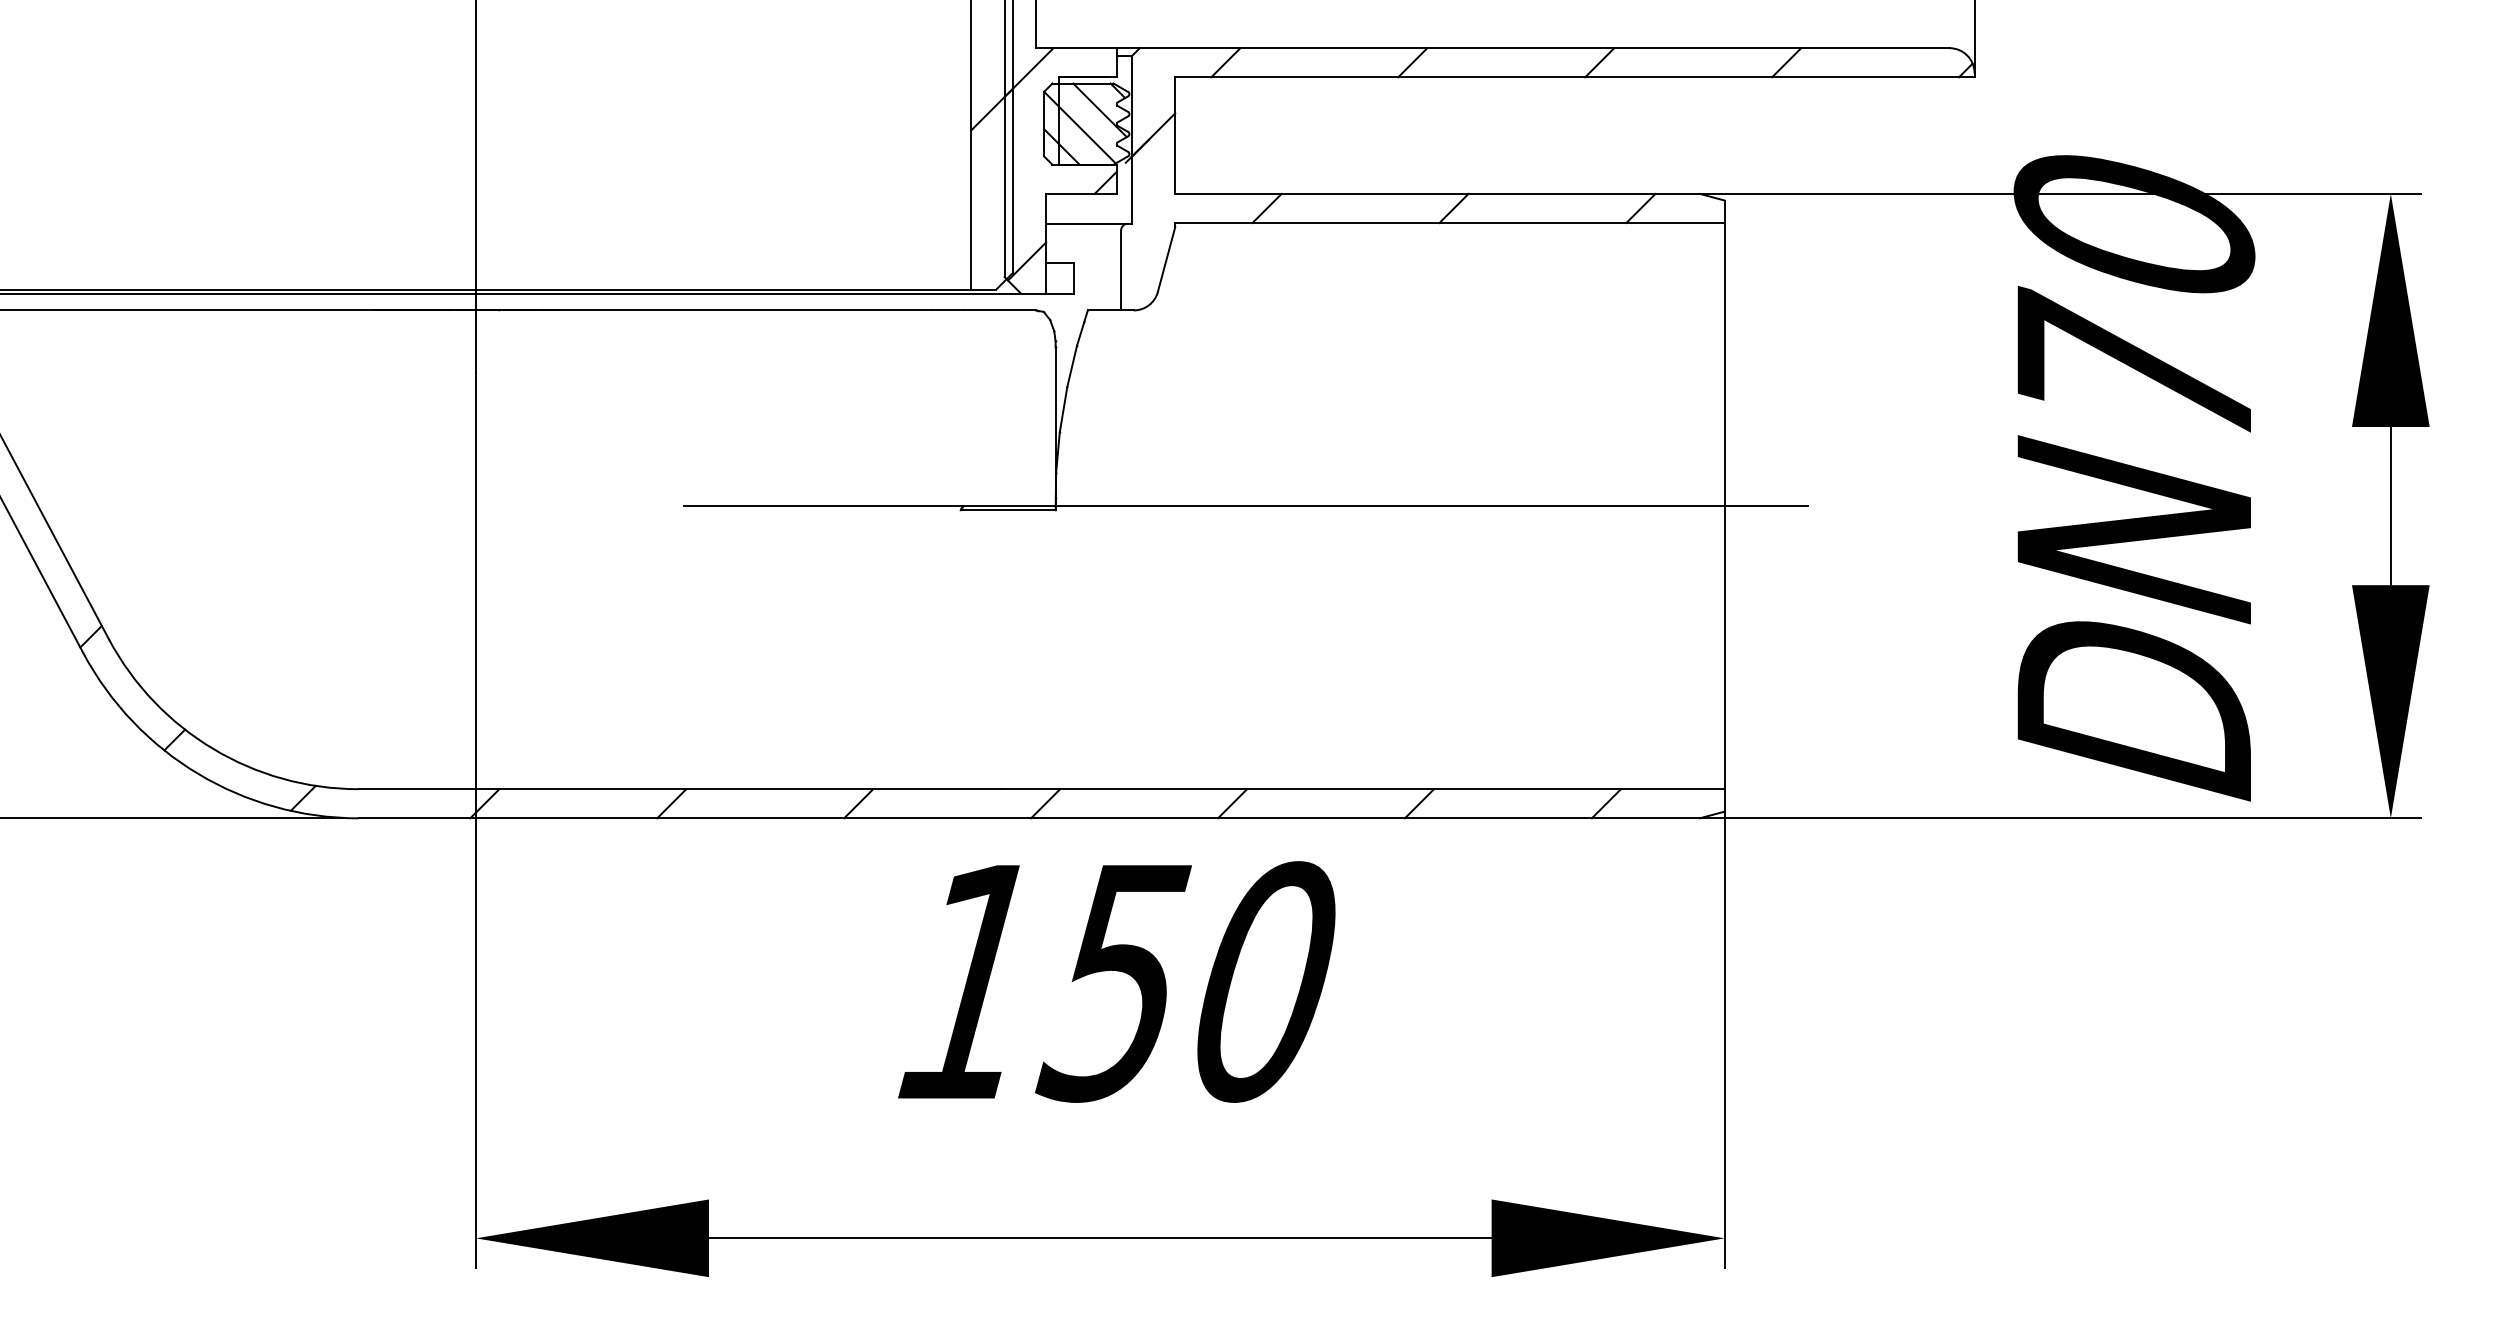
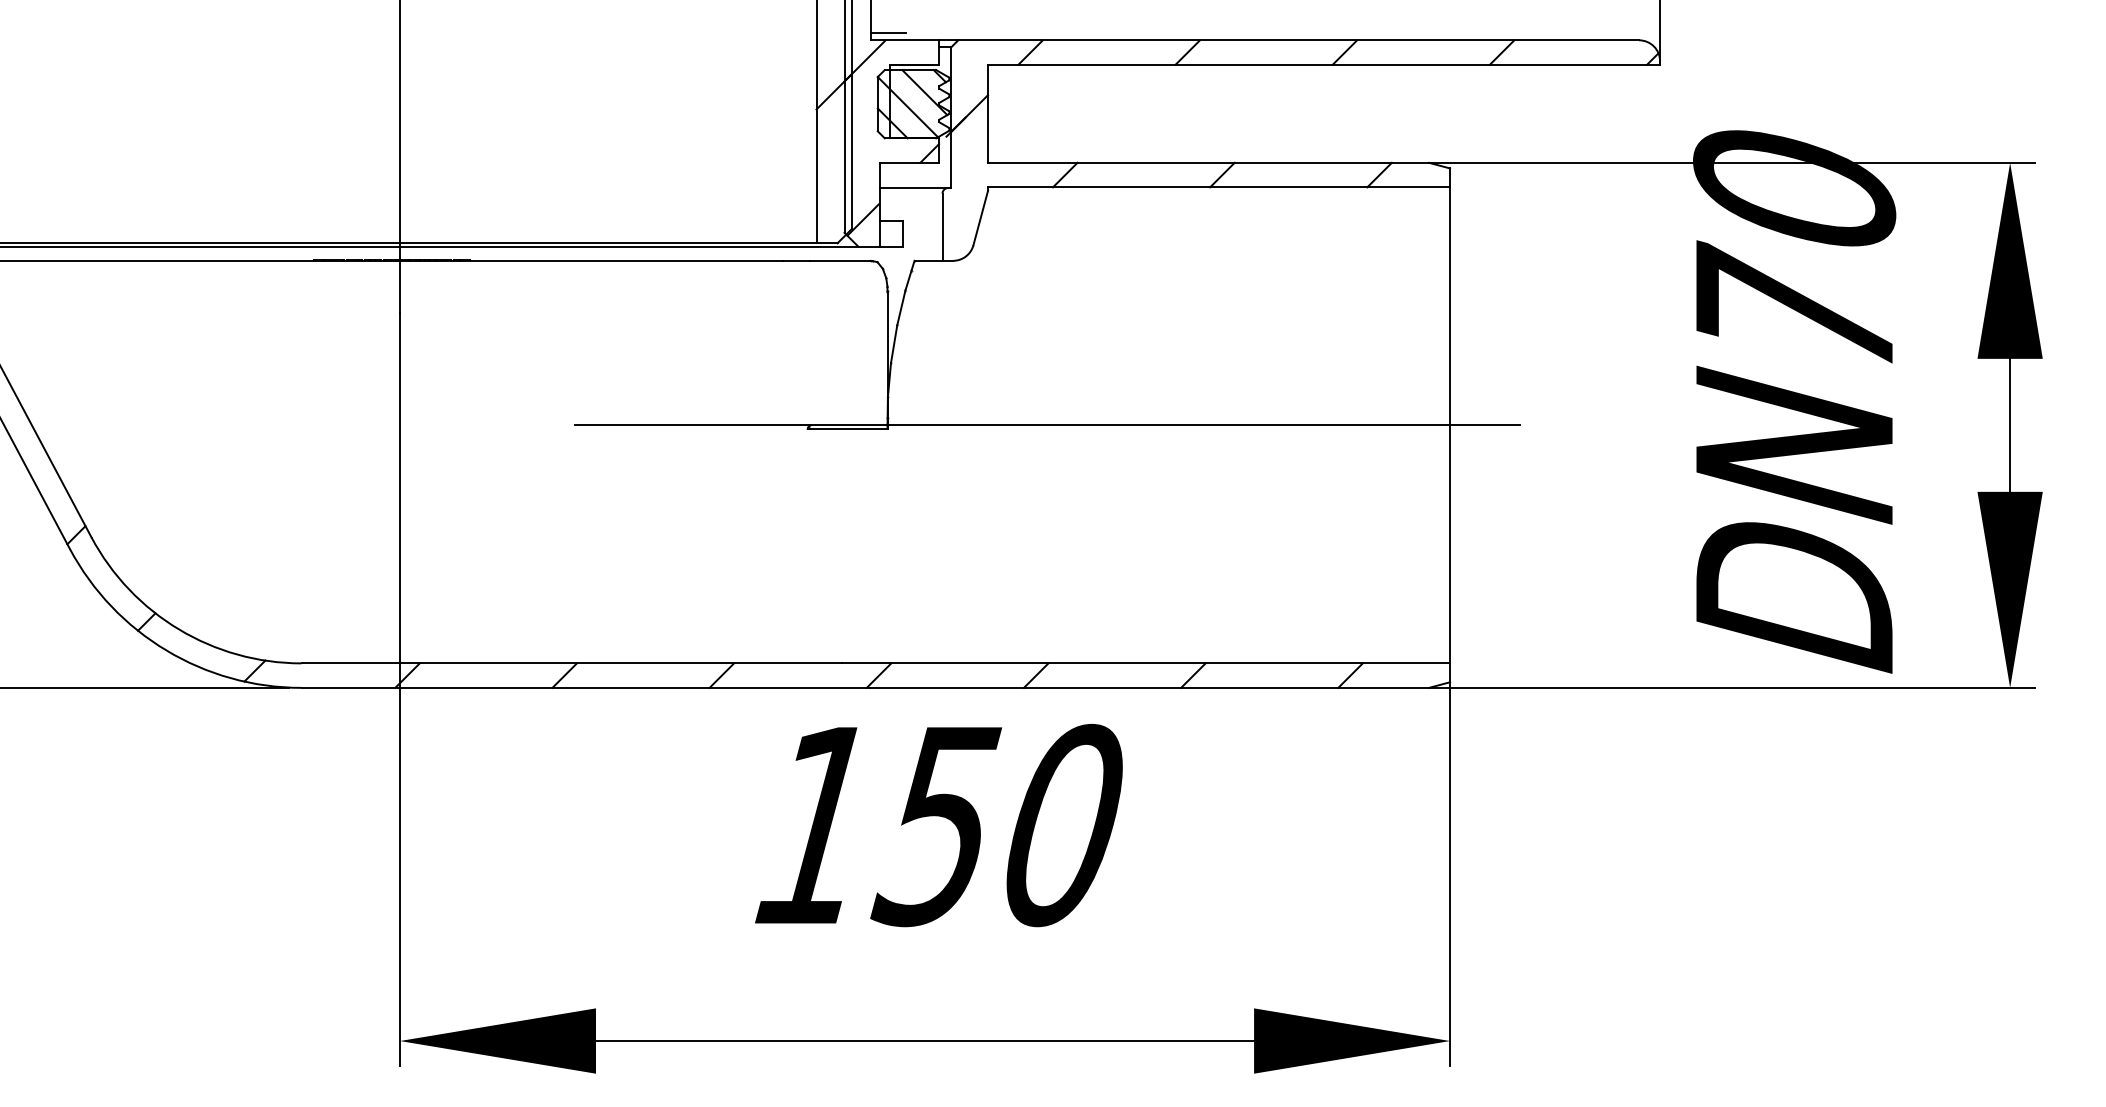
line: (1056, 40) -> (888, 33), added

